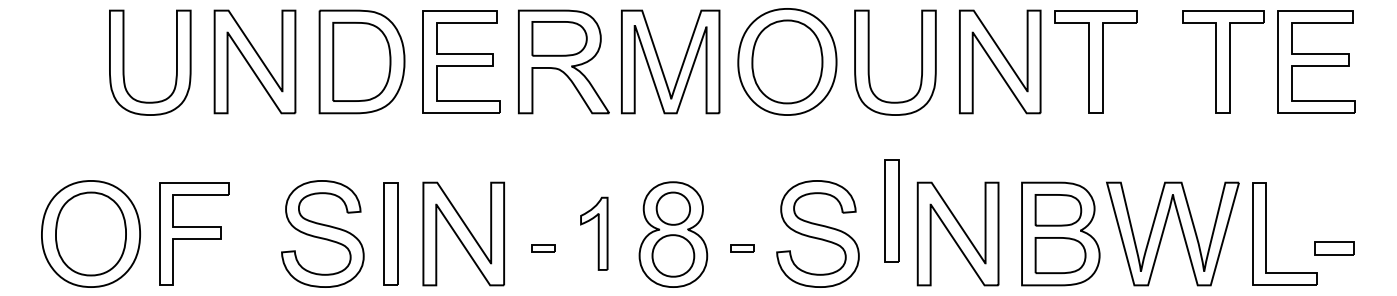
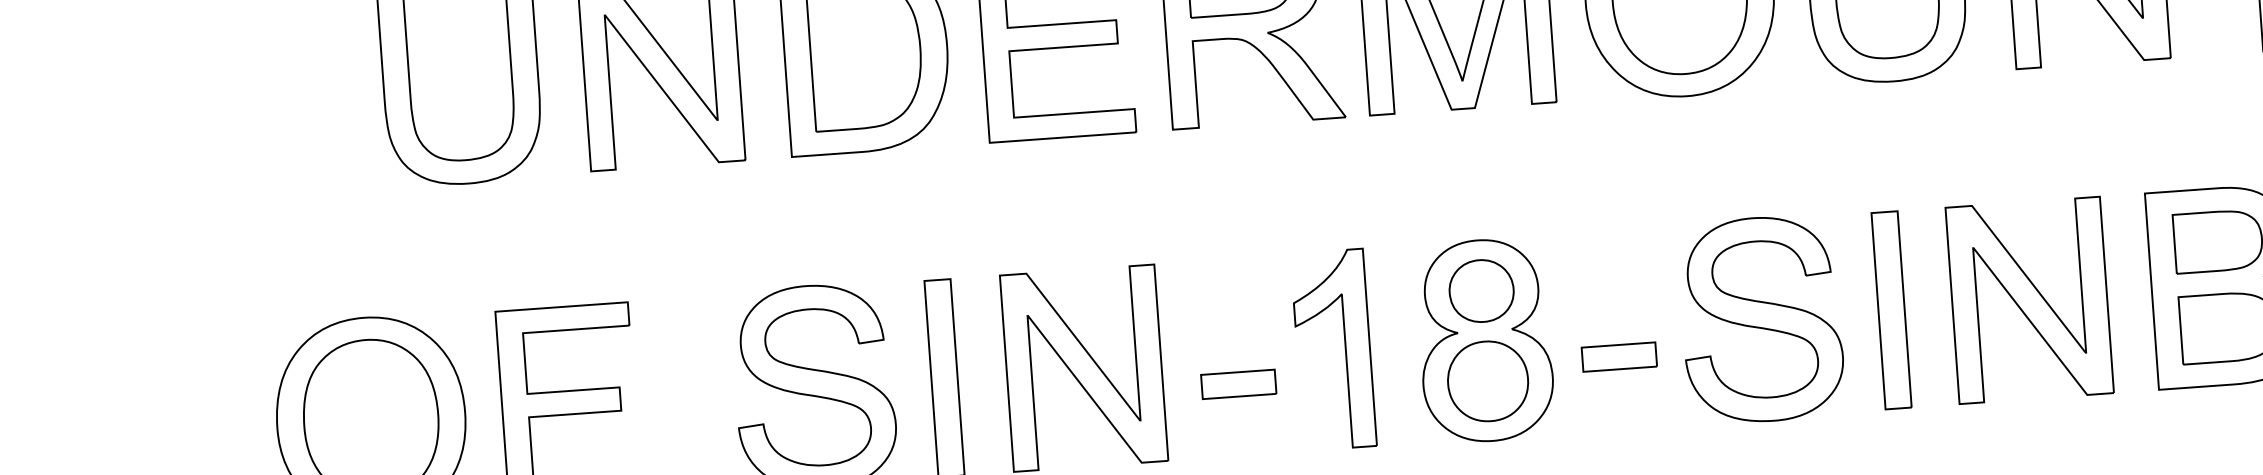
part: (891, 210) -> (1890, 309), moved
part: (594, 233) -> (1334, 349), size x1.43
part: (543, 248) -> (1238, 384), size x1.67
part: (742, 248) -> (1619, 357), size x1.67

